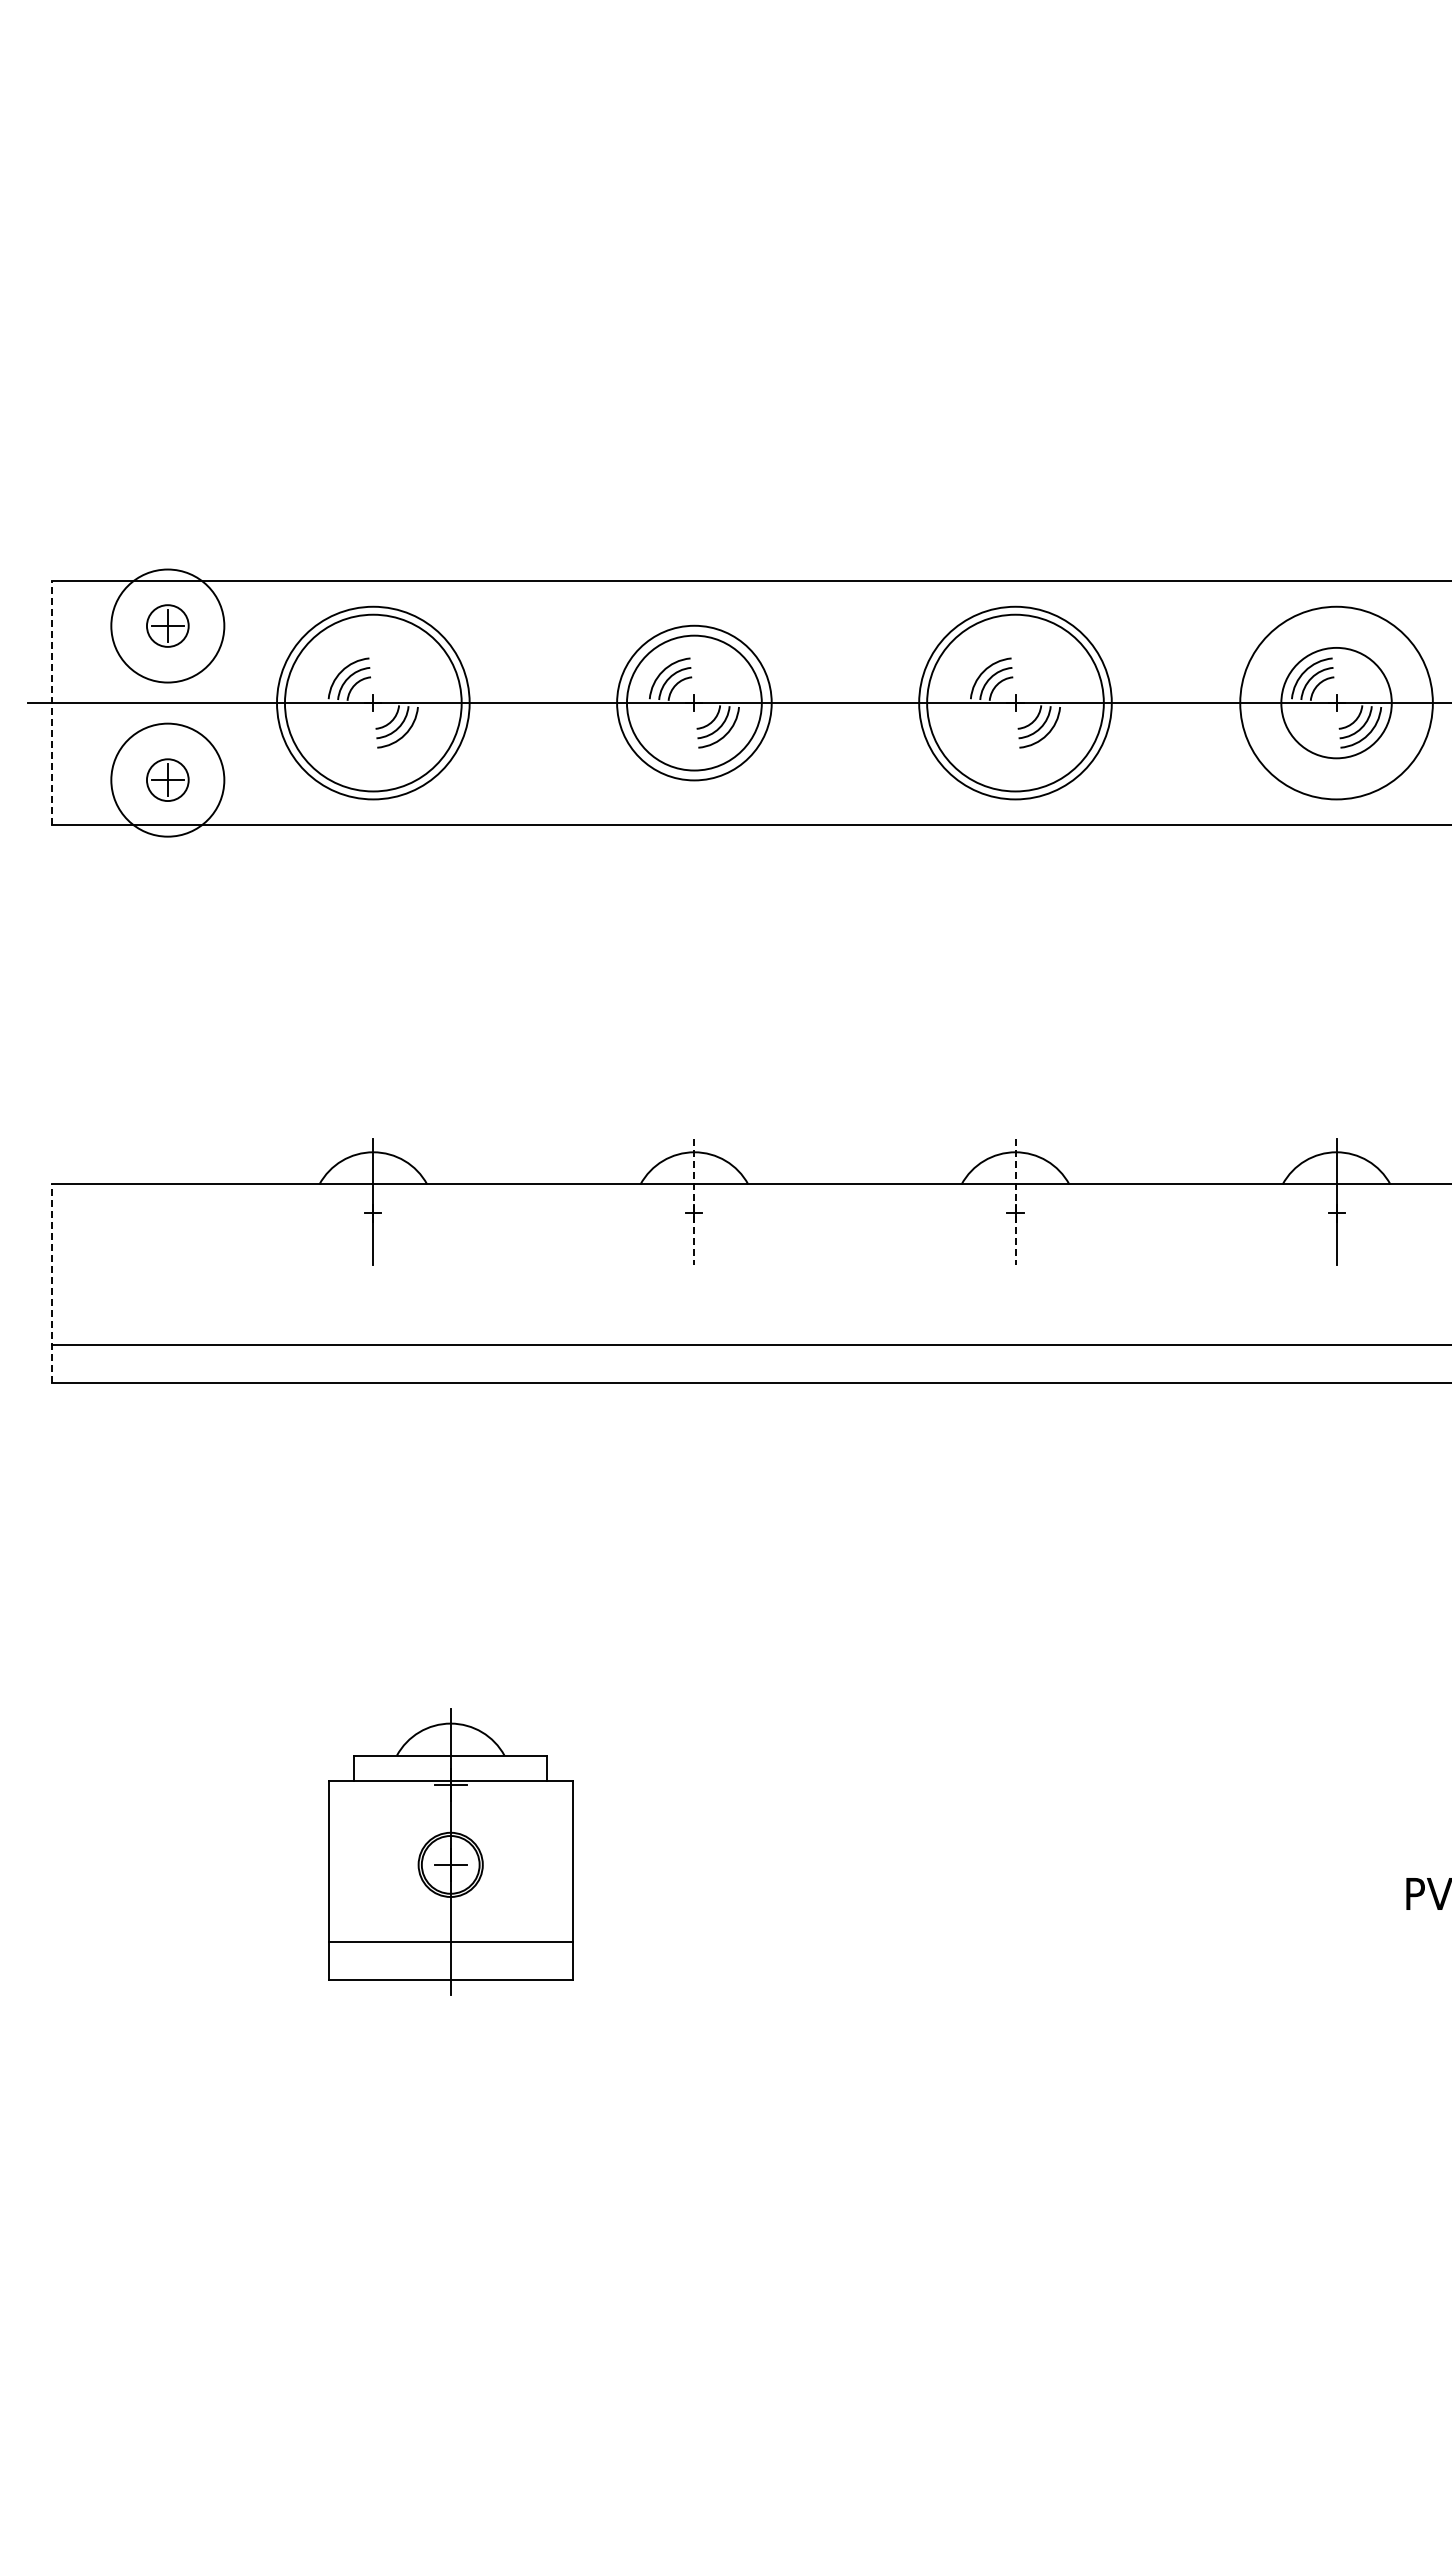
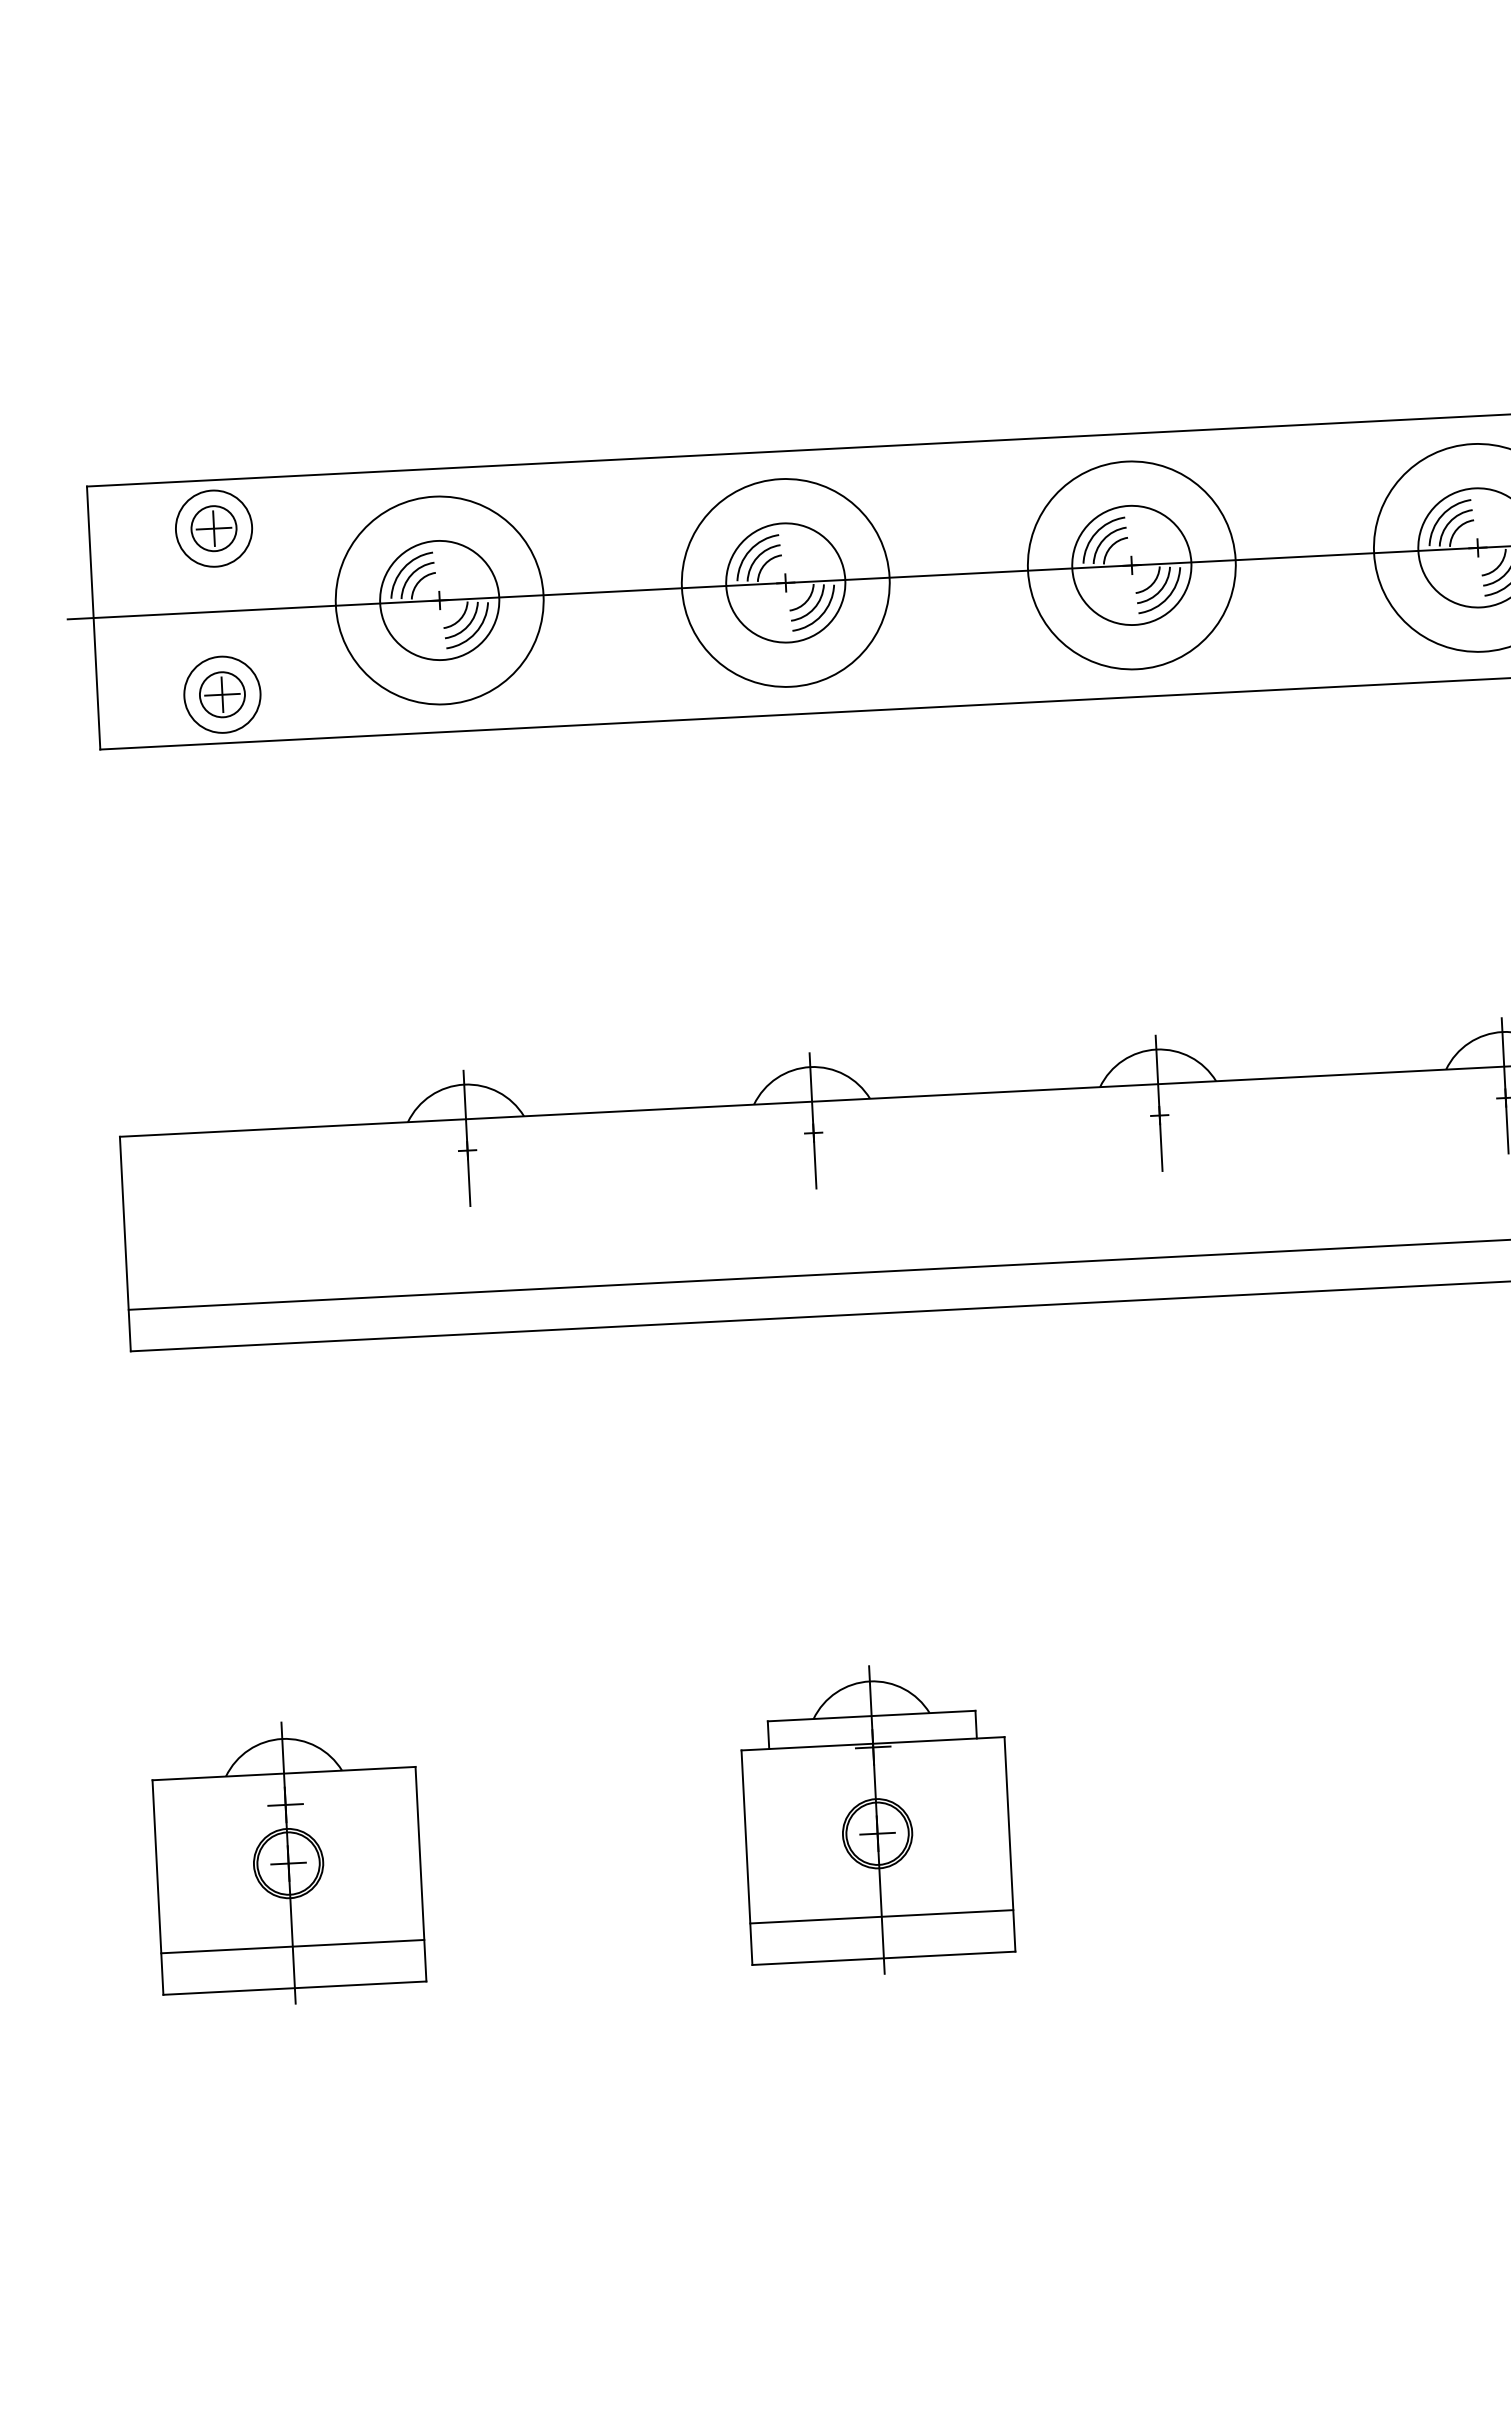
circle: (167, 625) -> (213, 528), size x0.62
line: (52, 702) -> (93, 617), dashed -> solid
circle: (373, 702) -> (439, 599), size x0.62
circle: (694, 702) -> (785, 582), size x0.71
circle: (694, 702) -> (785, 582), size x1.43
circle: (1015, 702) -> (1131, 564), size x0.62
circle: (167, 779) -> (222, 694), size x0.62
line: (694, 1202) -> (813, 1121), dashed -> solid
line: (1015, 1202) -> (1159, 1103), dashed -> solid
line: (52, 1283) -> (125, 1243), dashed -> solid
part: (450, 1851) -> (876, 1819), moved
part: (173, 1864) -> (287, 1863), added

